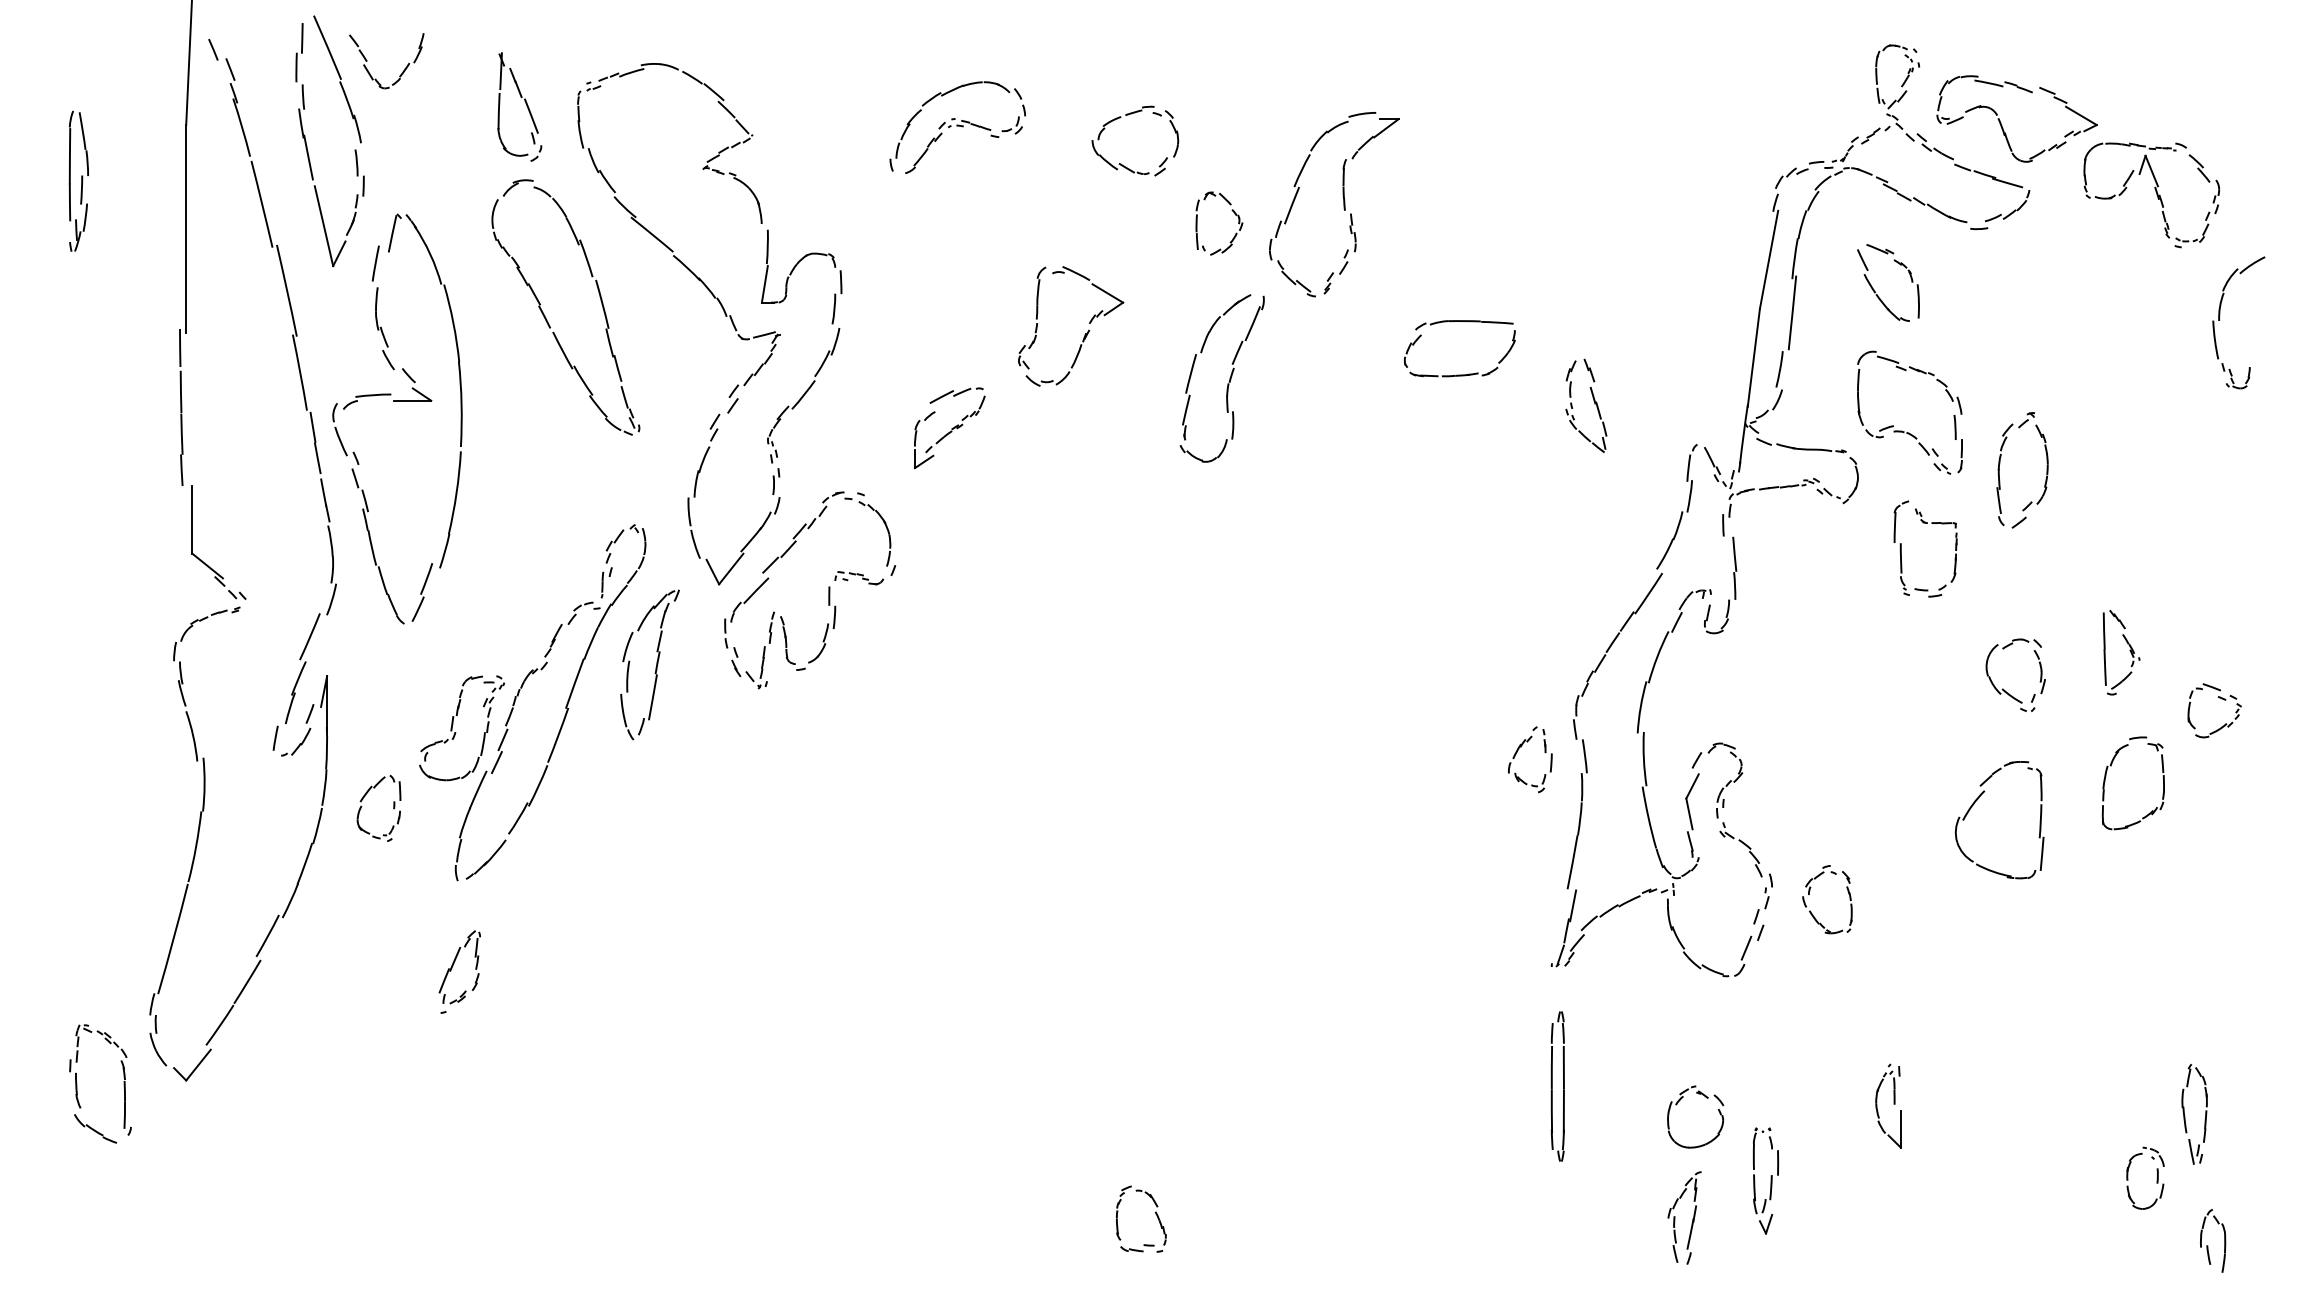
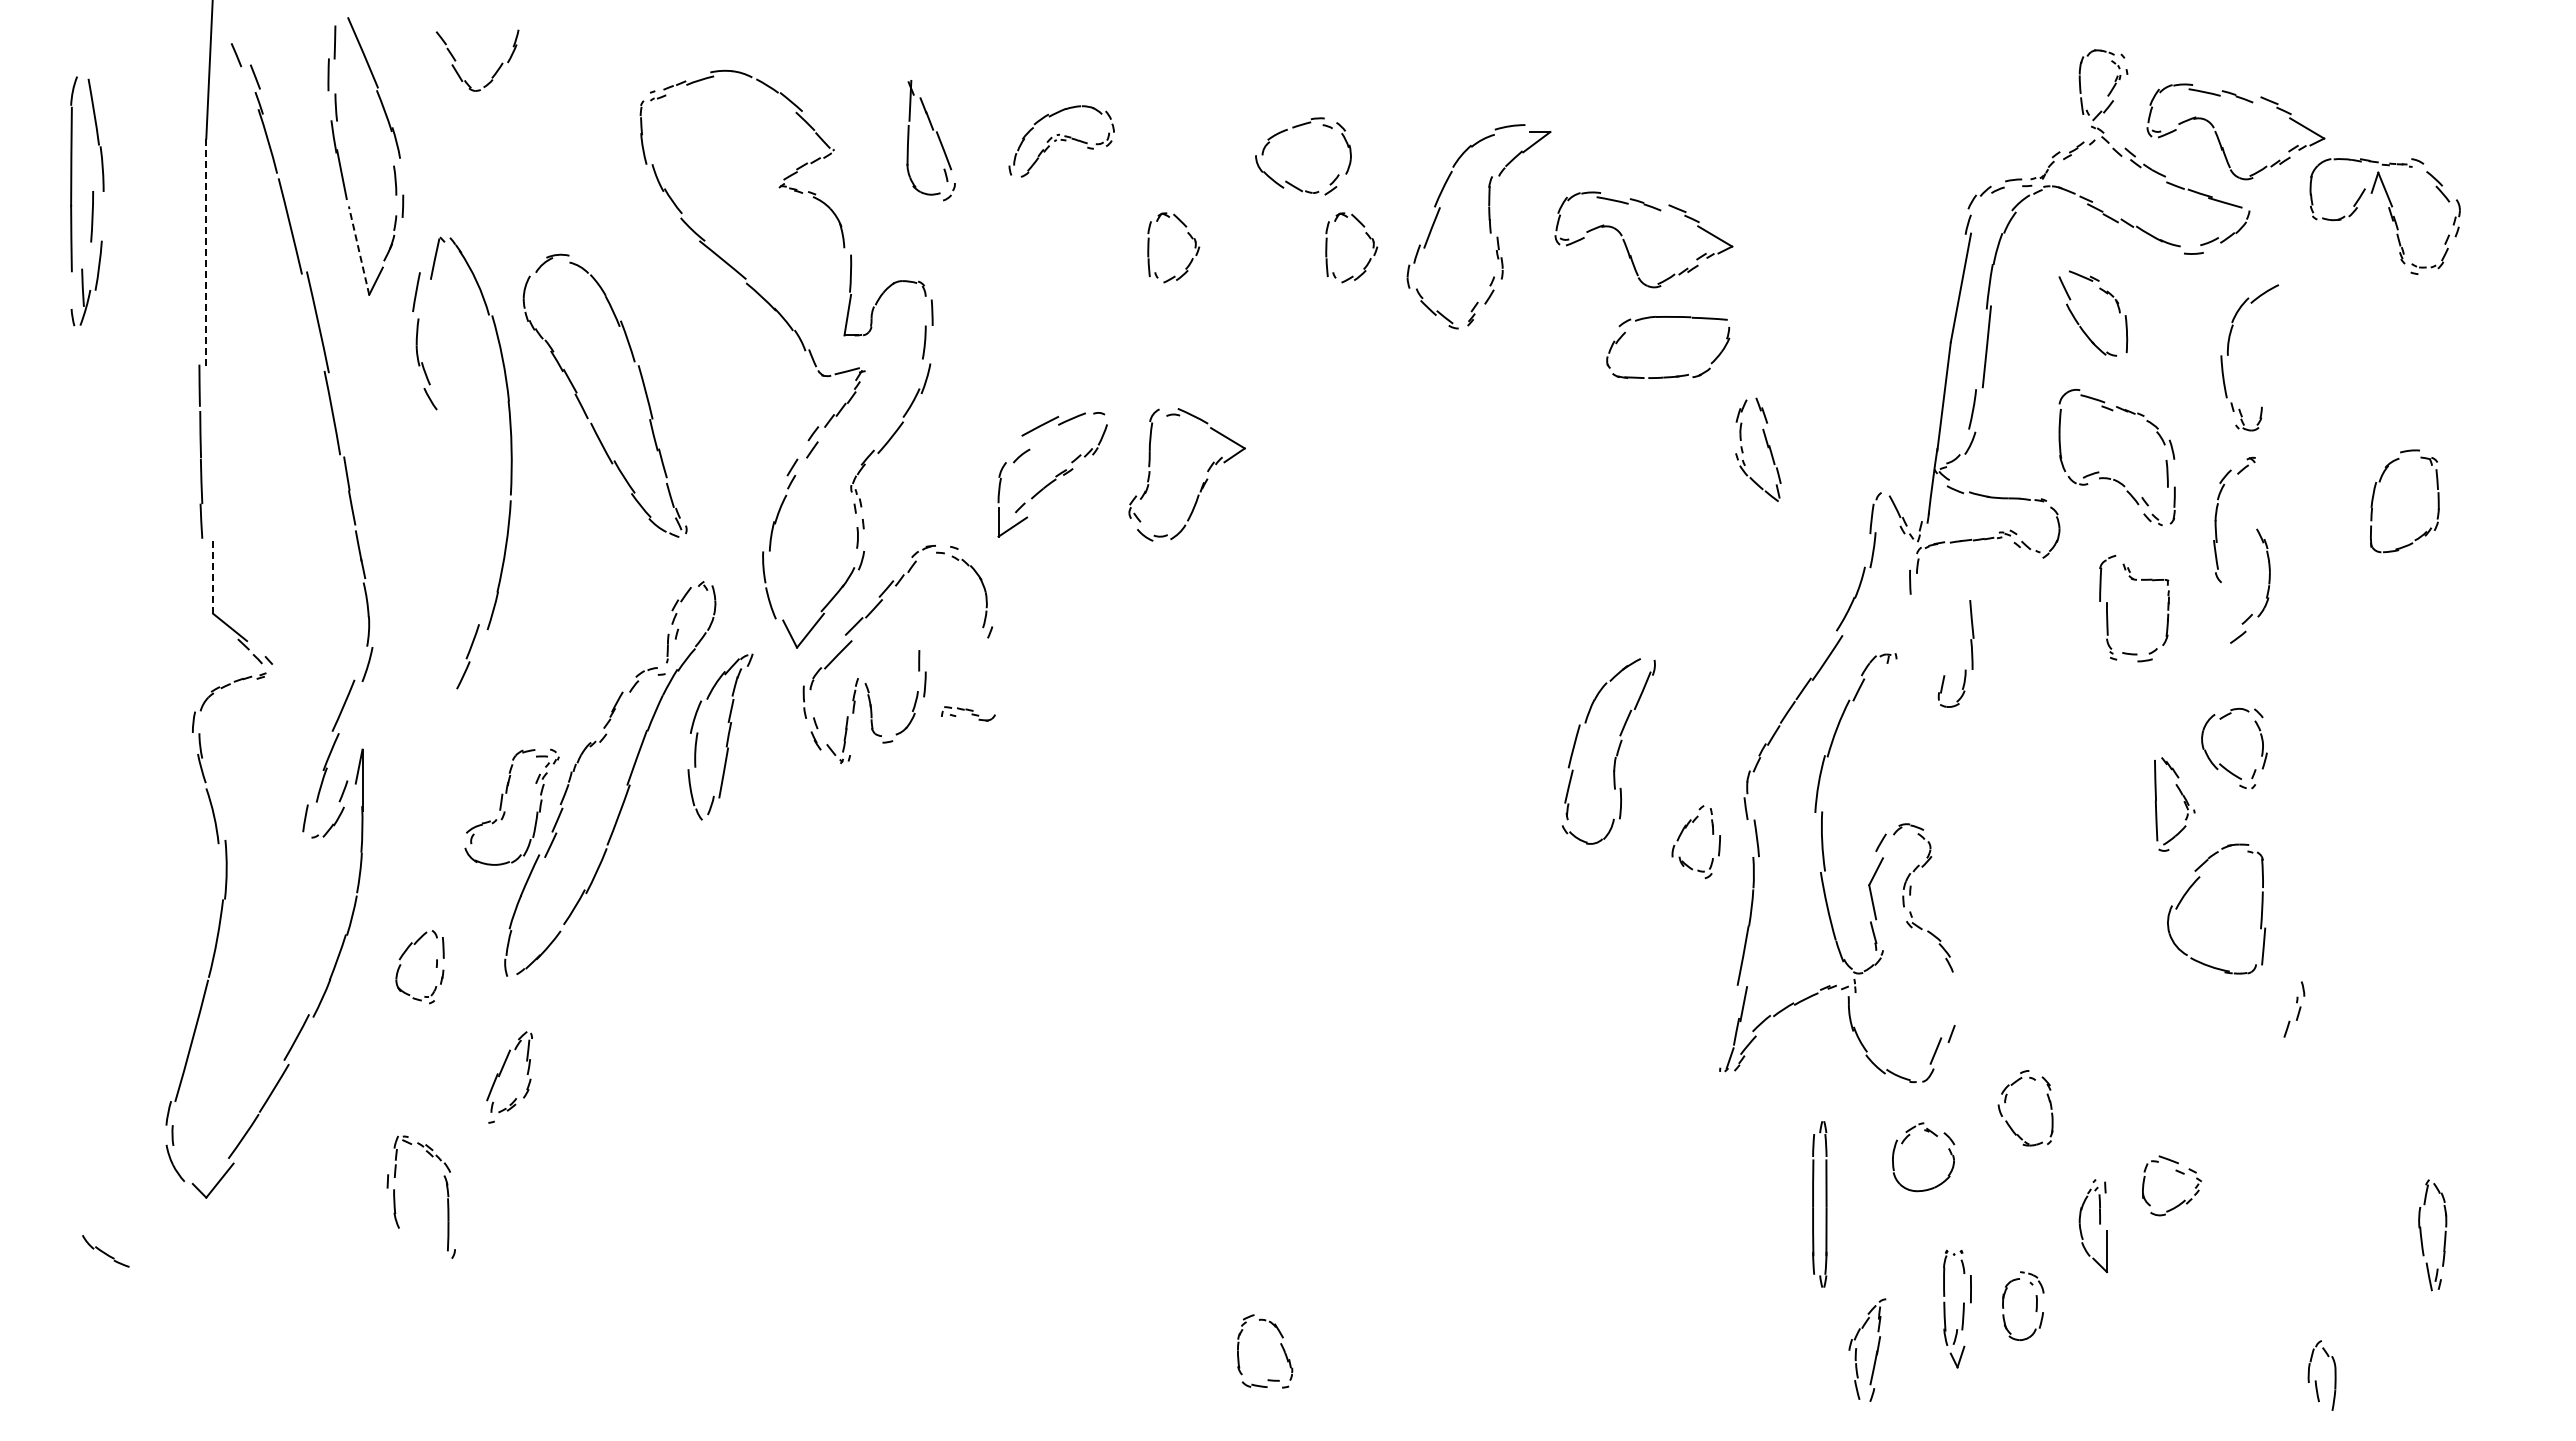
part: (367, 60) -> (456, 60), moved
part: (525, 103) -> (937, 136), moved
part: (957, 127) -> (1061, 141), size x0.7
part: (1120, 162) -> (1286, 180), moved
part: (79, 180) -> (87, 200), size x1.6
part: (1074, 214) -> (1190, 237), added
part: (1468, 222) -> (1627, 246), added
line: (323, 226) -> (358, 250), solid -> dashed
line: (186, 229) -> (206, 254), solid -> dashed
part: (545, 316) -> (582, 405), moved
part: (2219, 320) -> (2228, 355), moved
part: (1084, 334) -> (1202, 483), moved
part: (1466, 373) -> (1675, 375), moved
part: (1229, 379) -> (1616, 752), moved
part: (949, 428) -> (1052, 474), size x1.4
part: (2045, 479) -> (2267, 589), moved
part: (366, 502) -> (406, 556), removed
line: (192, 520) -> (213, 576), solid -> dashed
part: (859, 577) -> (968, 713), moved
part: (1734, 585) -> (1971, 653), moved
part: (2129, 650) -> (2183, 802), moved
part: (2217, 697) -> (2175, 1171), moved
part: (2106, 778) -> (2374, 495), moved
part: (392, 808) -> (435, 967), moved
part: (1810, 894) -> (2006, 1102), moved
part: (1763, 898) -> (2294, 1009), moved
part: (77, 1079) -> (395, 1196), moved
part: (1557, 1086) -> (1819, 1204), moved
part: (1706, 1098) -> (1935, 1136), moved
part: (2156, 1180) -> (2035, 1308), moved
part: (2207, 1245) -> (2316, 1380), moved

